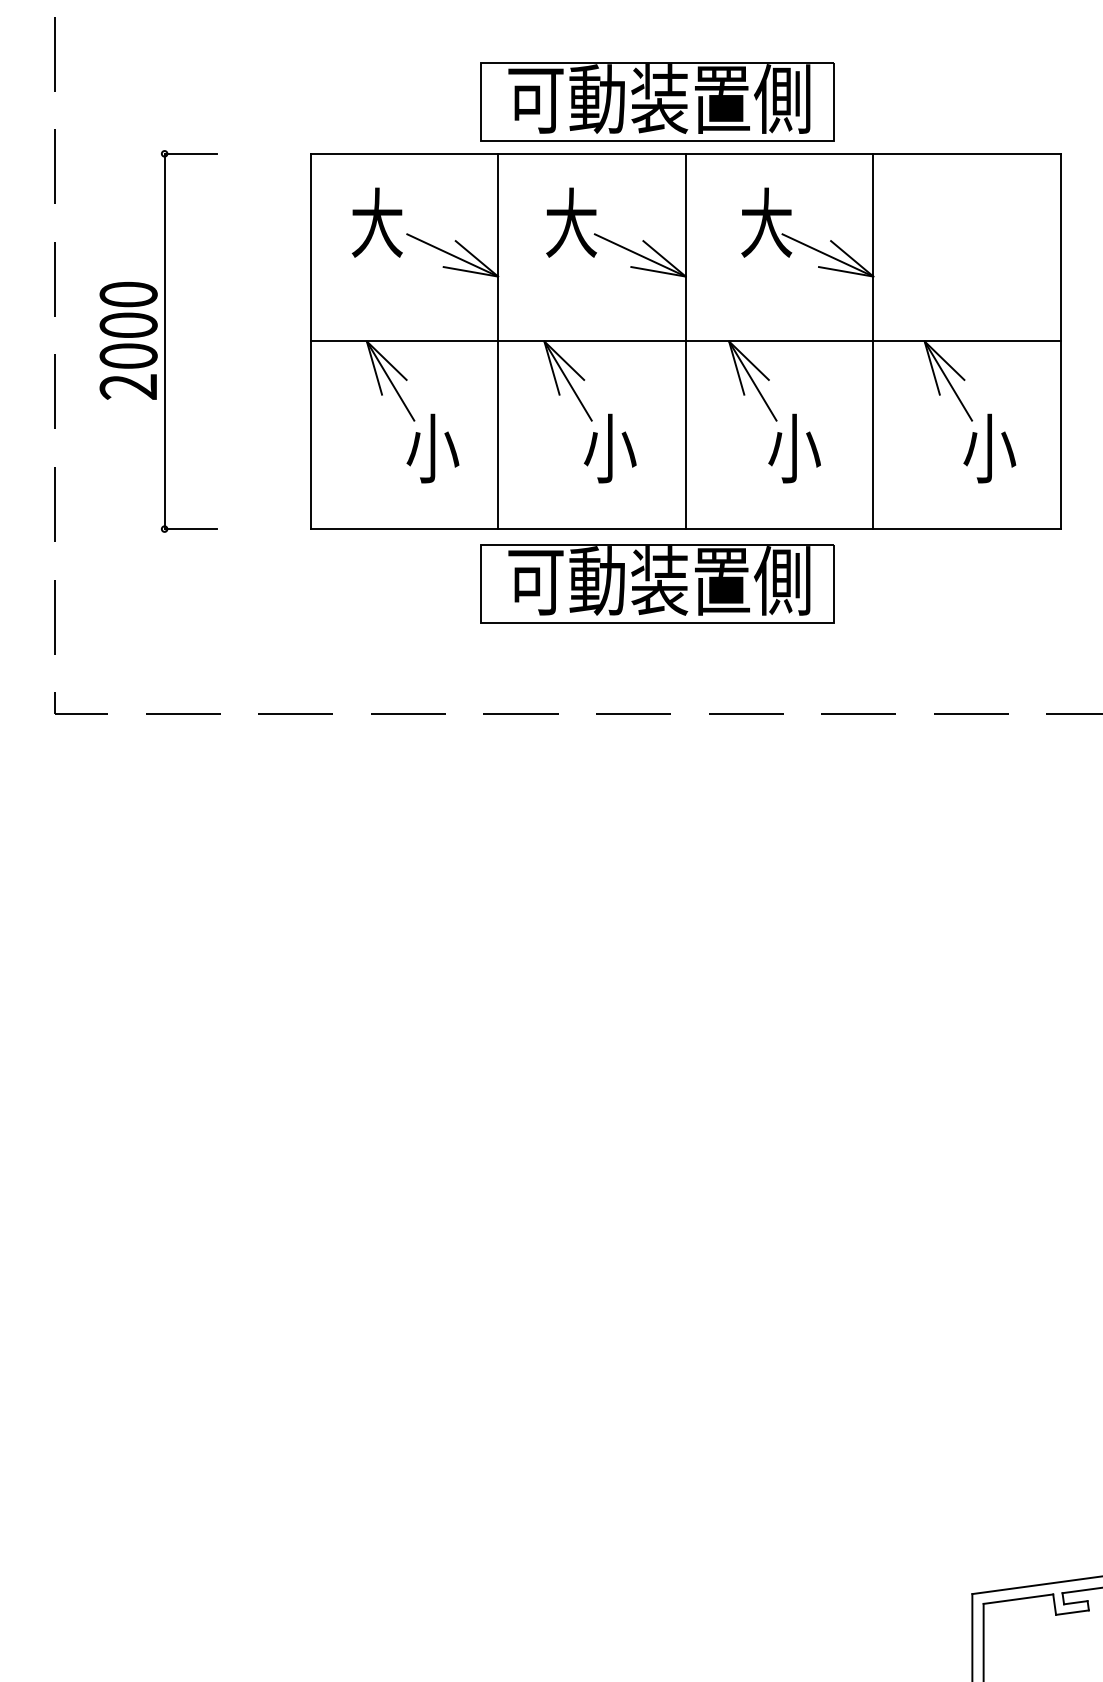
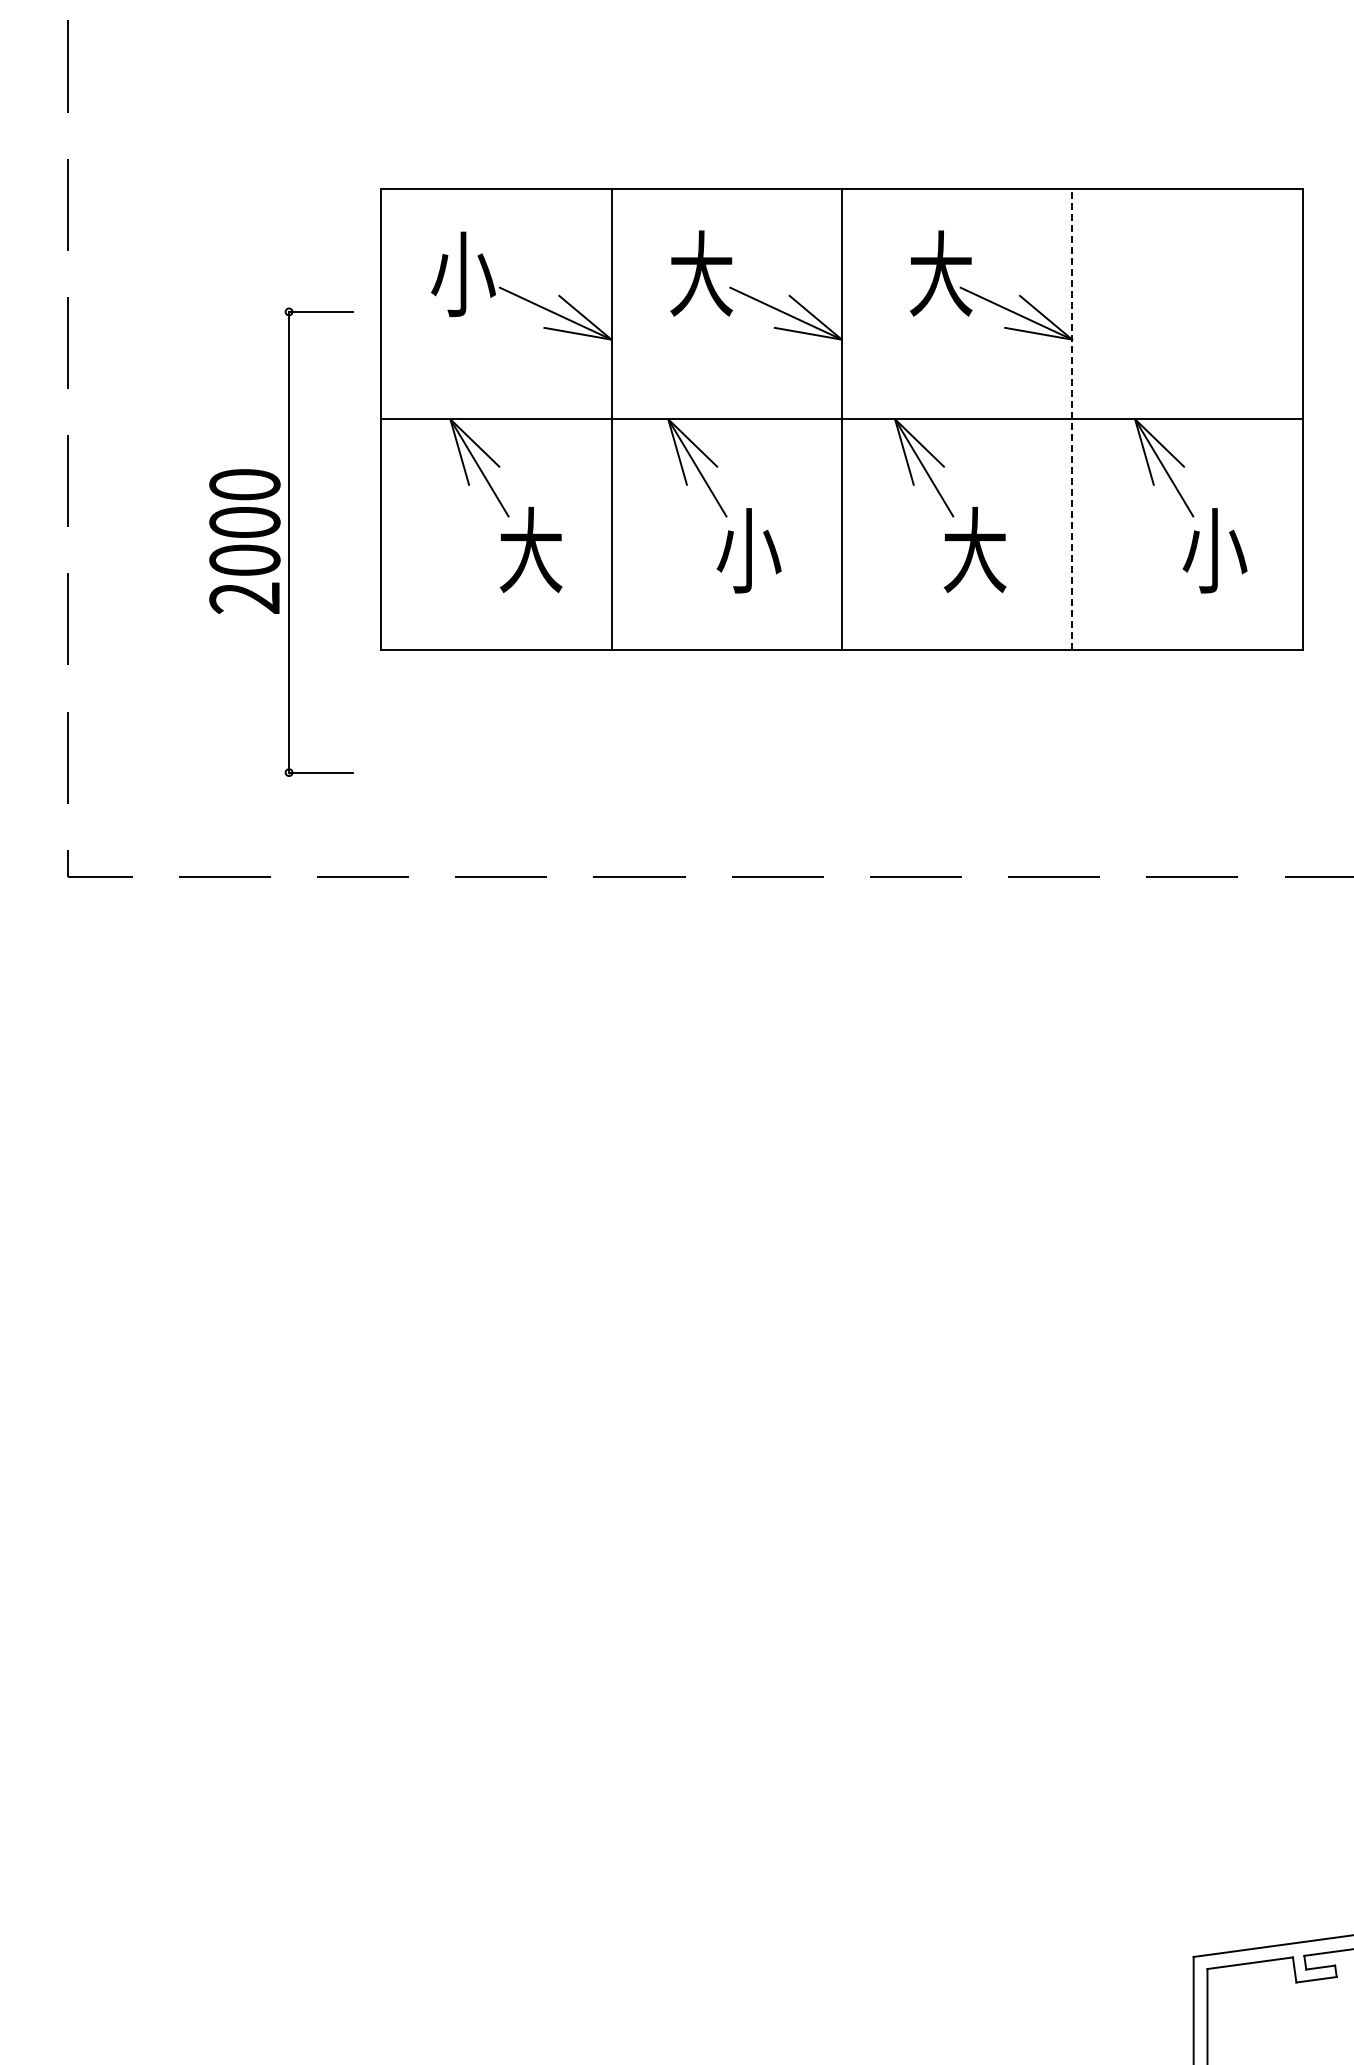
part: (657, 102) -> (807, 125), removed
text: (377, 222) -> (463, 273), 大 -> 小
part: (164, 340) -> (288, 541), moved
line: (873, 340) -> (1072, 418), solid -> dashed
text: (432, 447) -> (531, 549), 小 -> 大
text: (794, 447) -> (975, 549), 小 -> 大
part: (657, 583) -> (807, 716), removed

